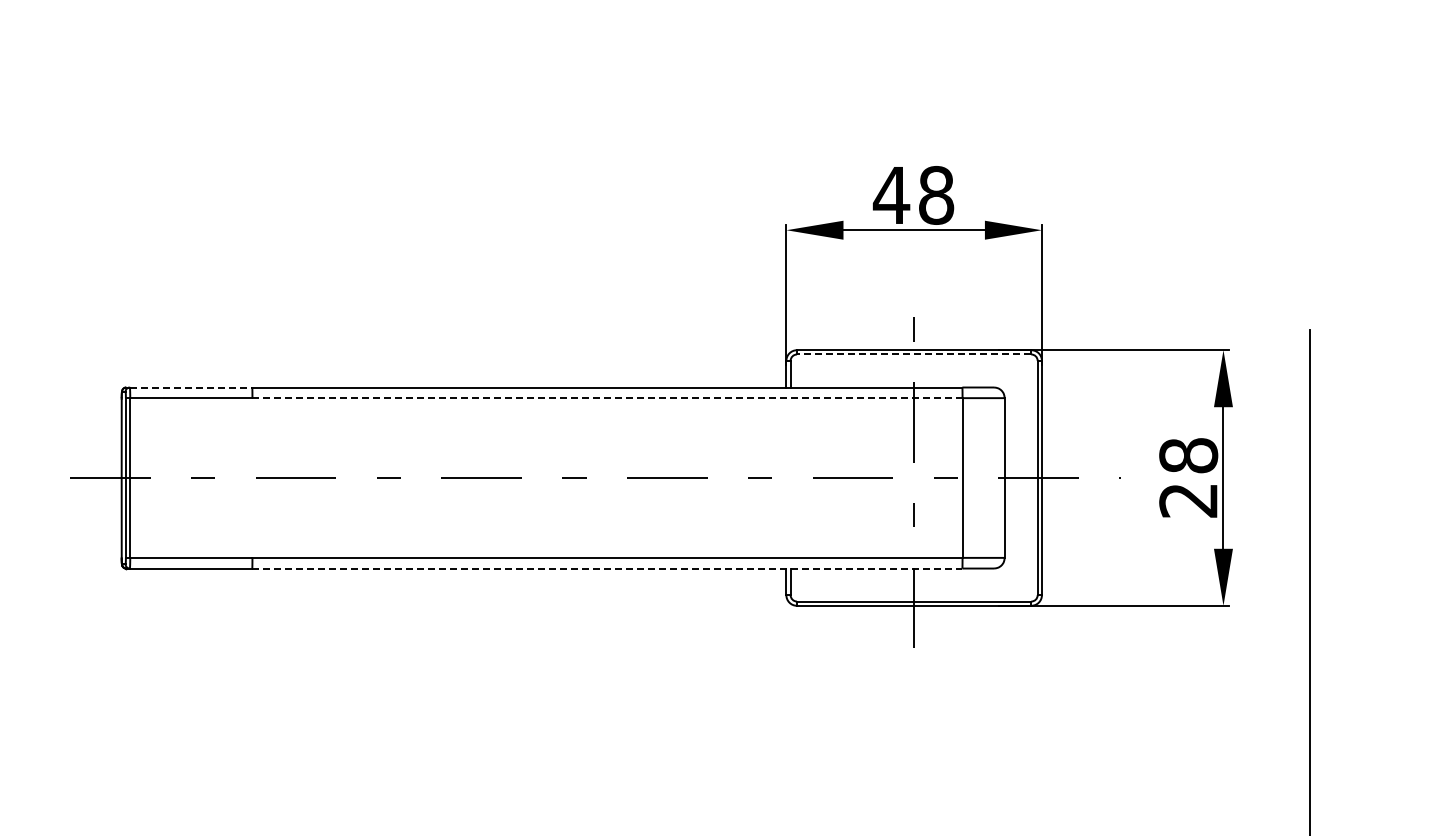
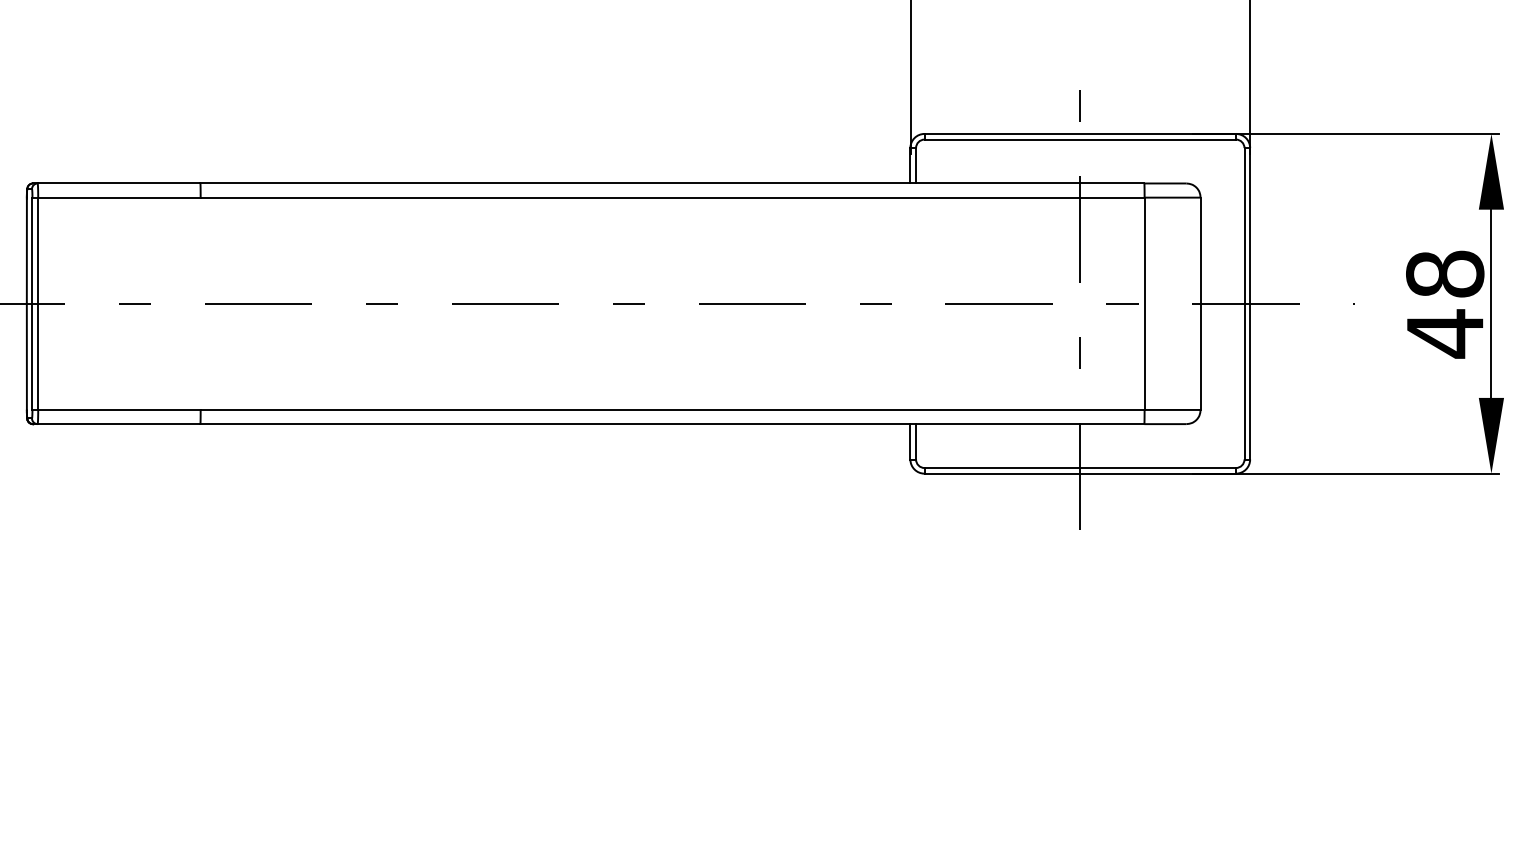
line: (913, 354) -> (1079, 139), dashed -> solid
line: (191, 387) -> (119, 183), dashed -> solid
line: (607, 398) -> (672, 198), dashed -> solid
text: (1188, 500) -> (1444, 333), 28 -> 48
line: (607, 568) -> (672, 424), dashed -> solid

